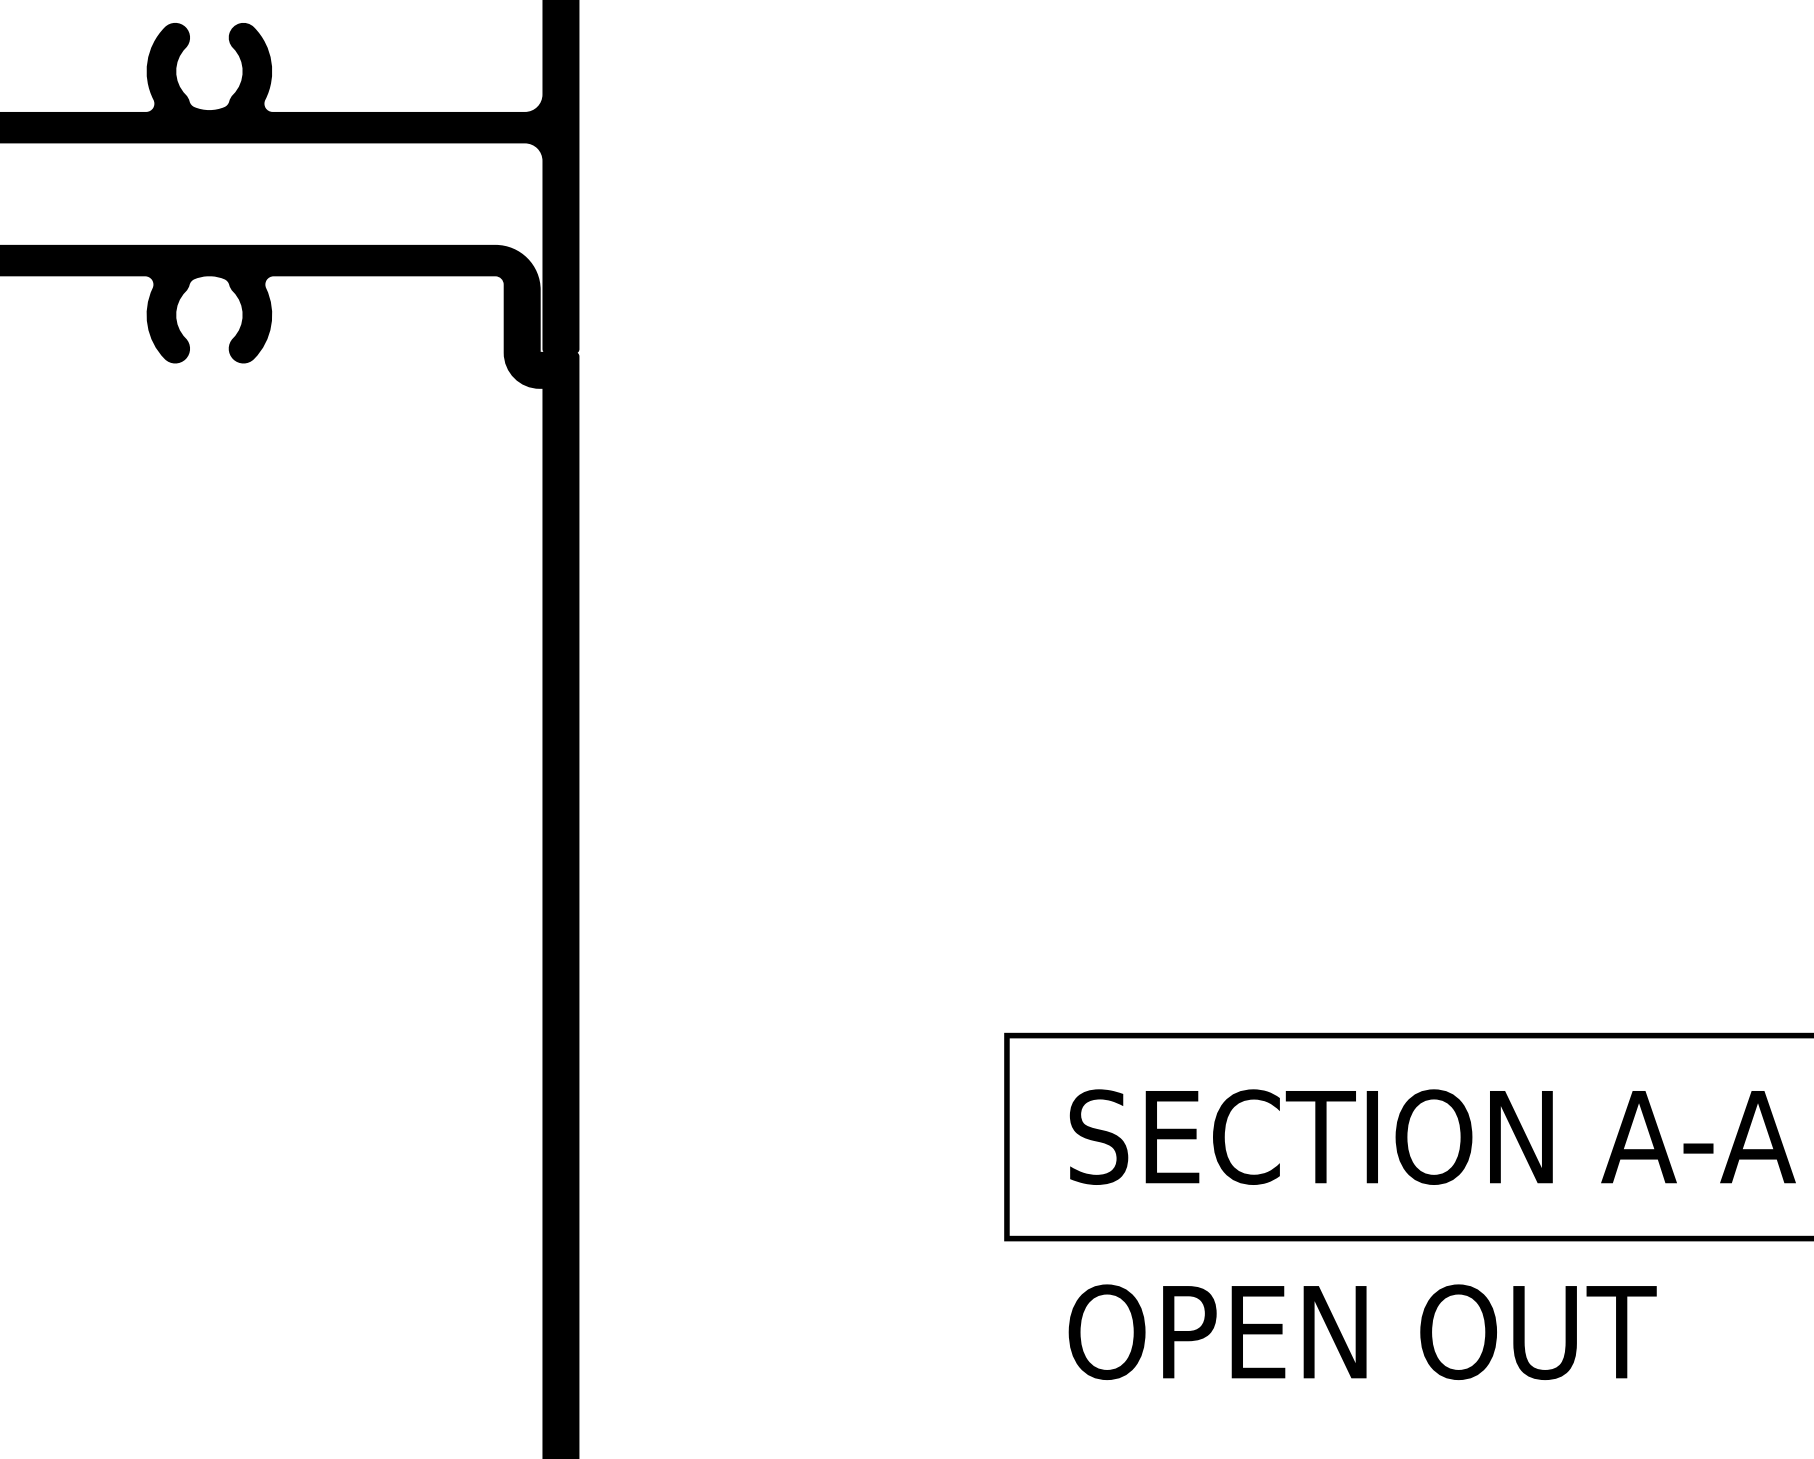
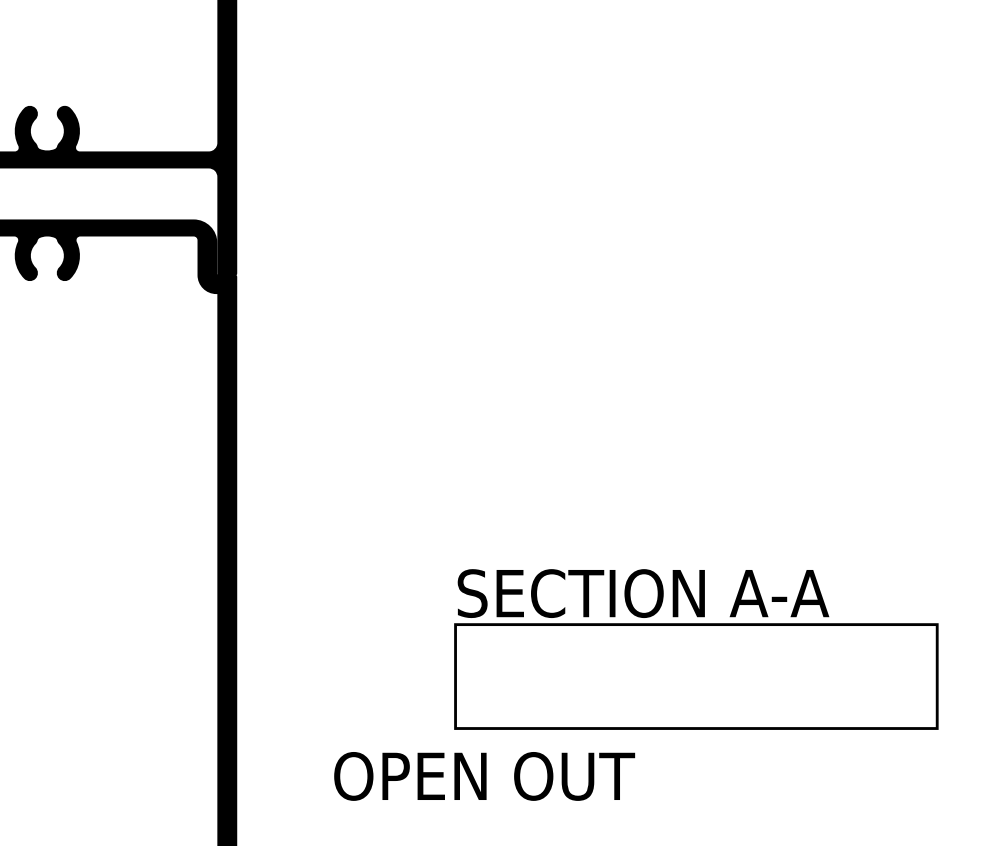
text: (1432, 1136) -> (643, 593), moved
text: (1362, 1332) -> (484, 776), moved

